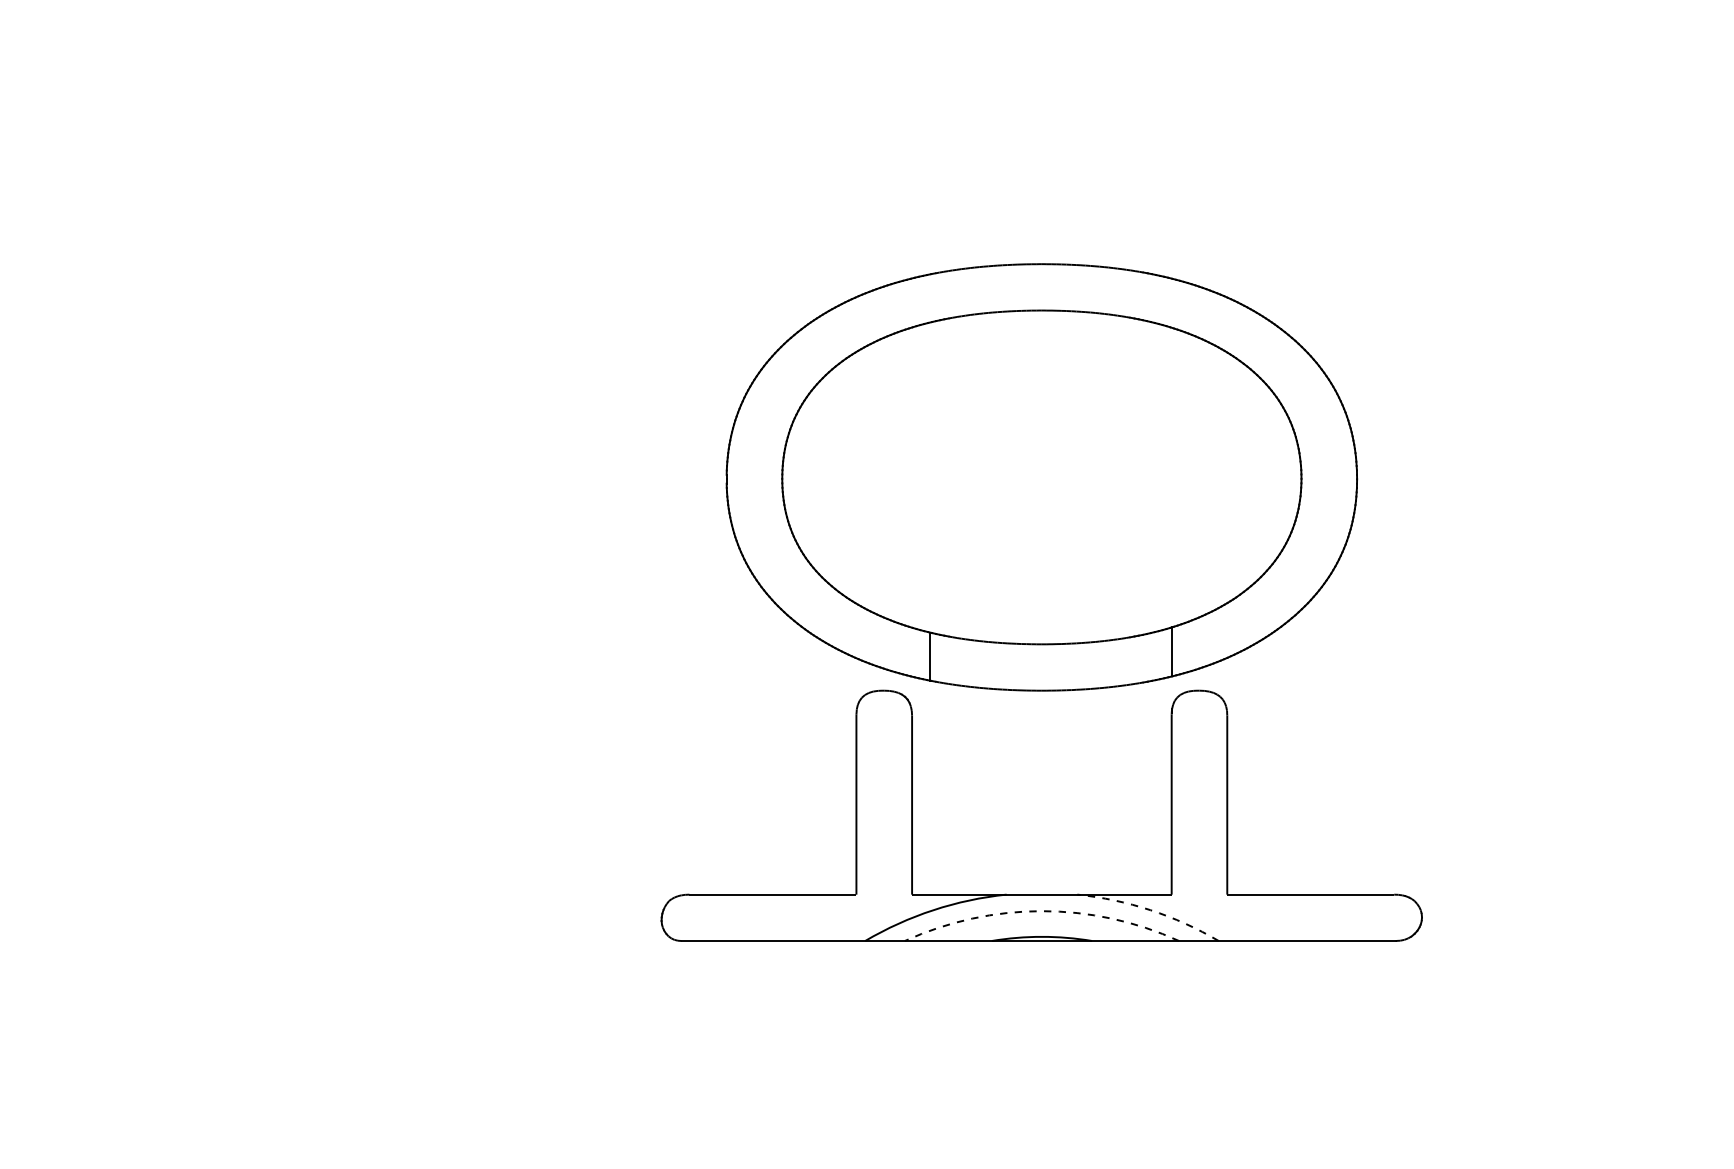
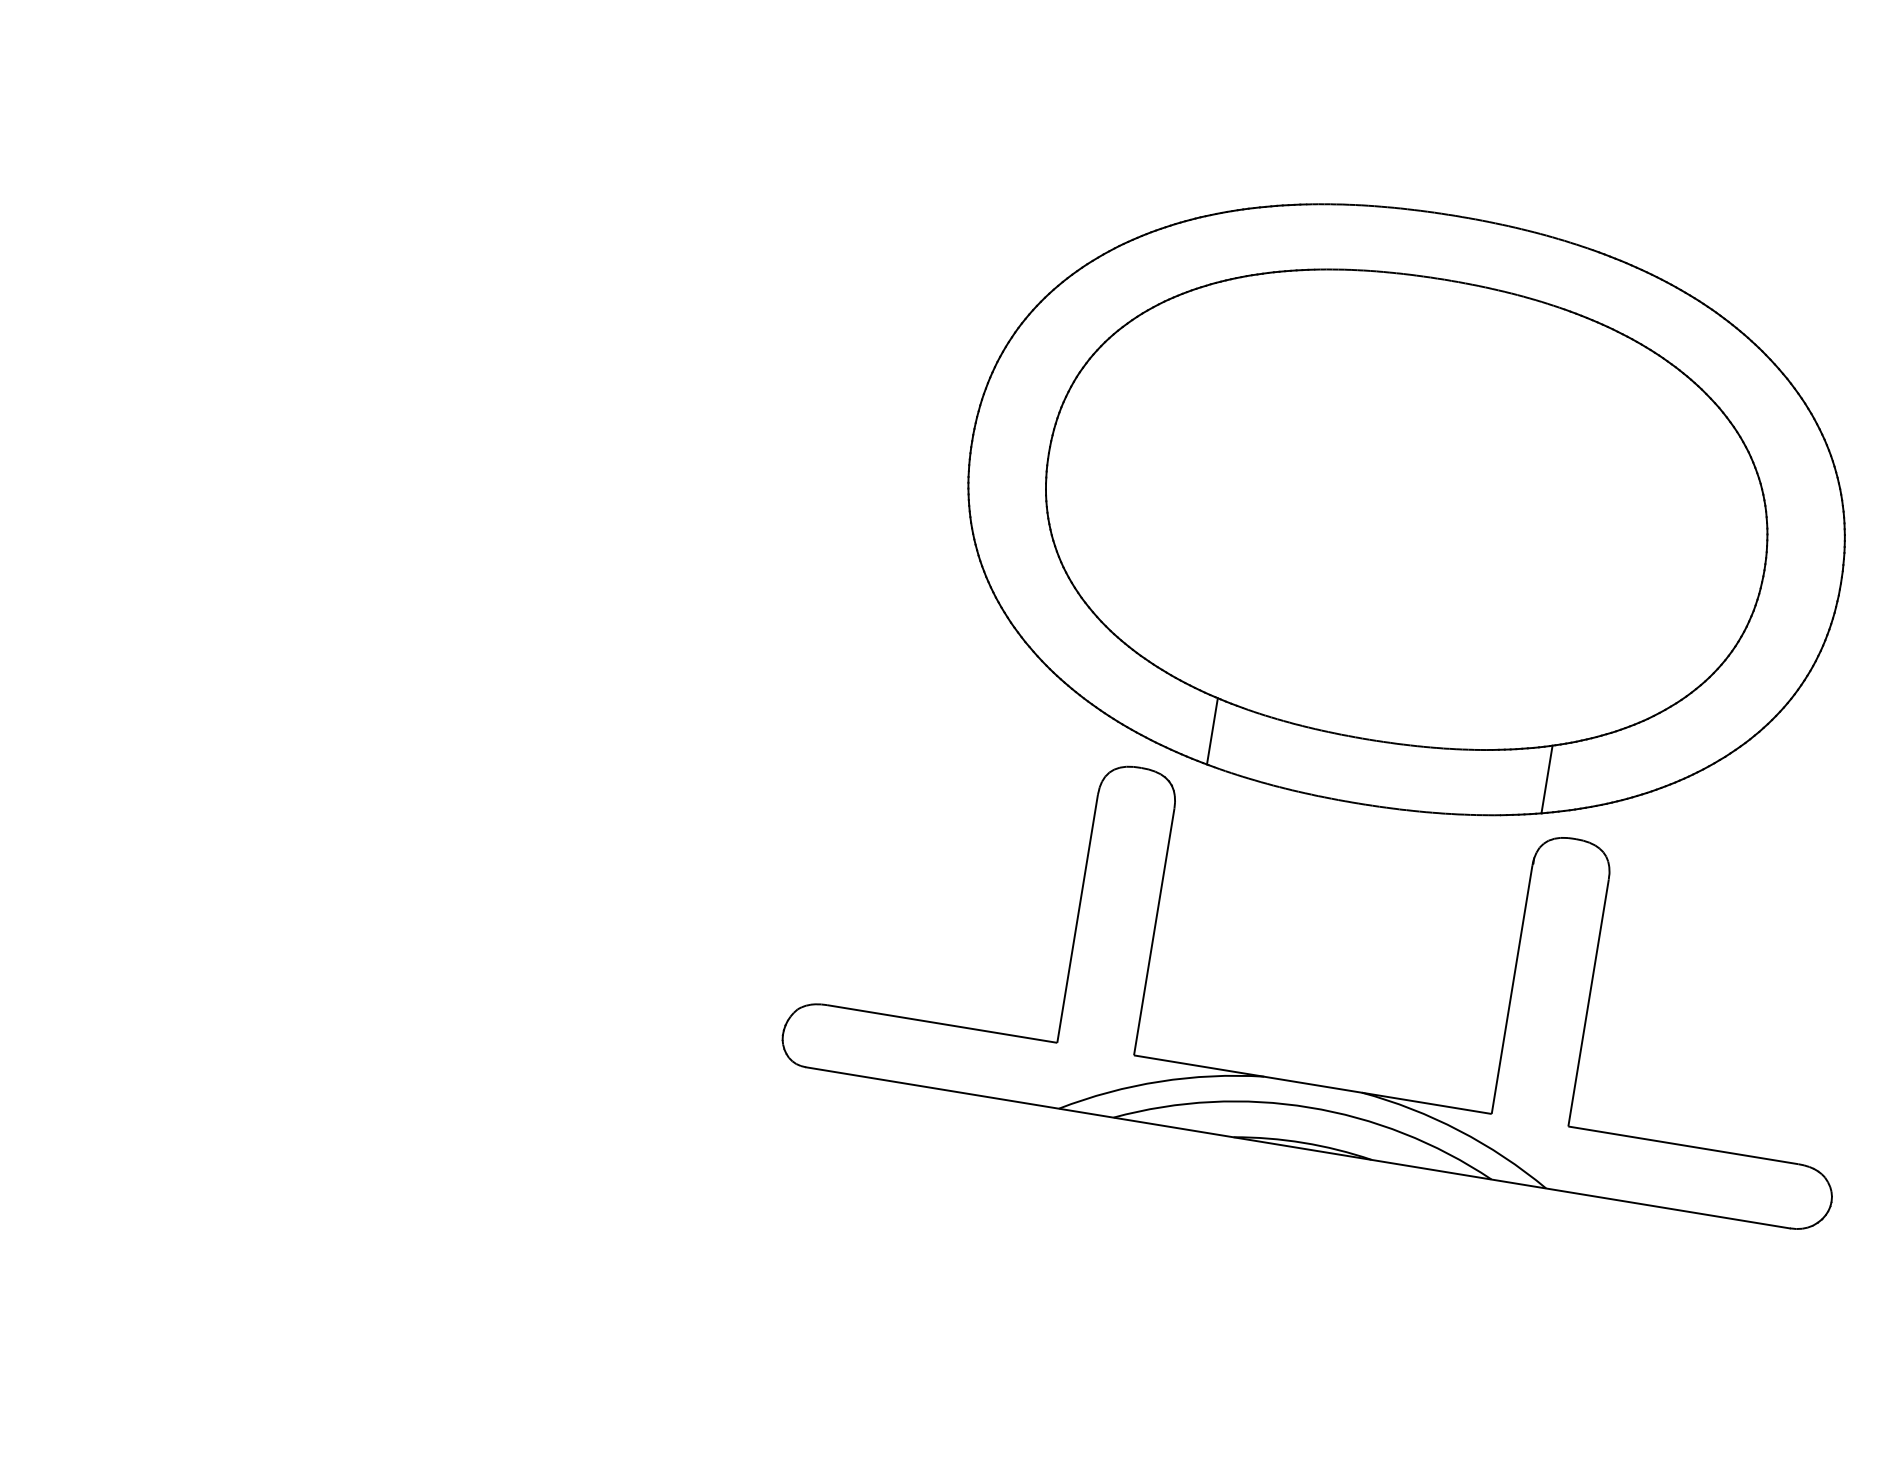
arc: (1150, 910) -> (1458, 1131), dashed -> solid
arc: (1041, 911) -> (1308, 1107), dashed -> solid

